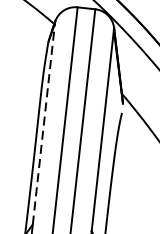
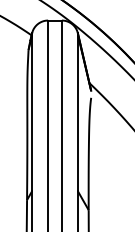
line: (44, 123) -> (32, 112), dashed -> solid

